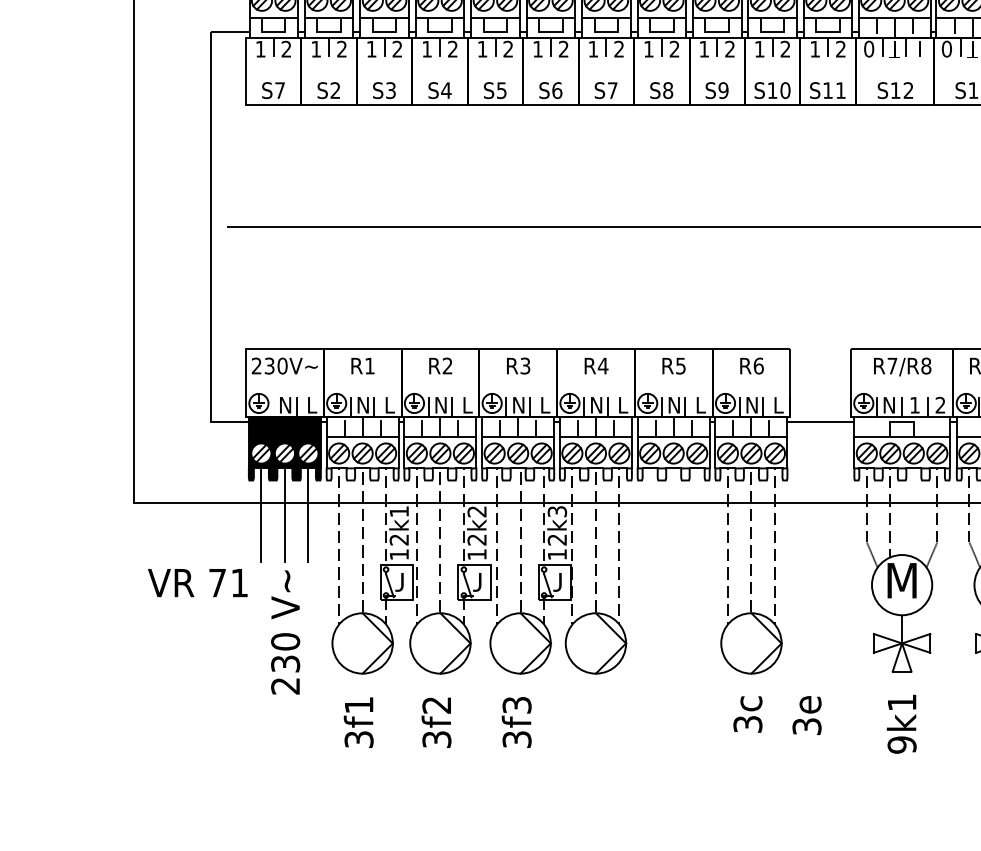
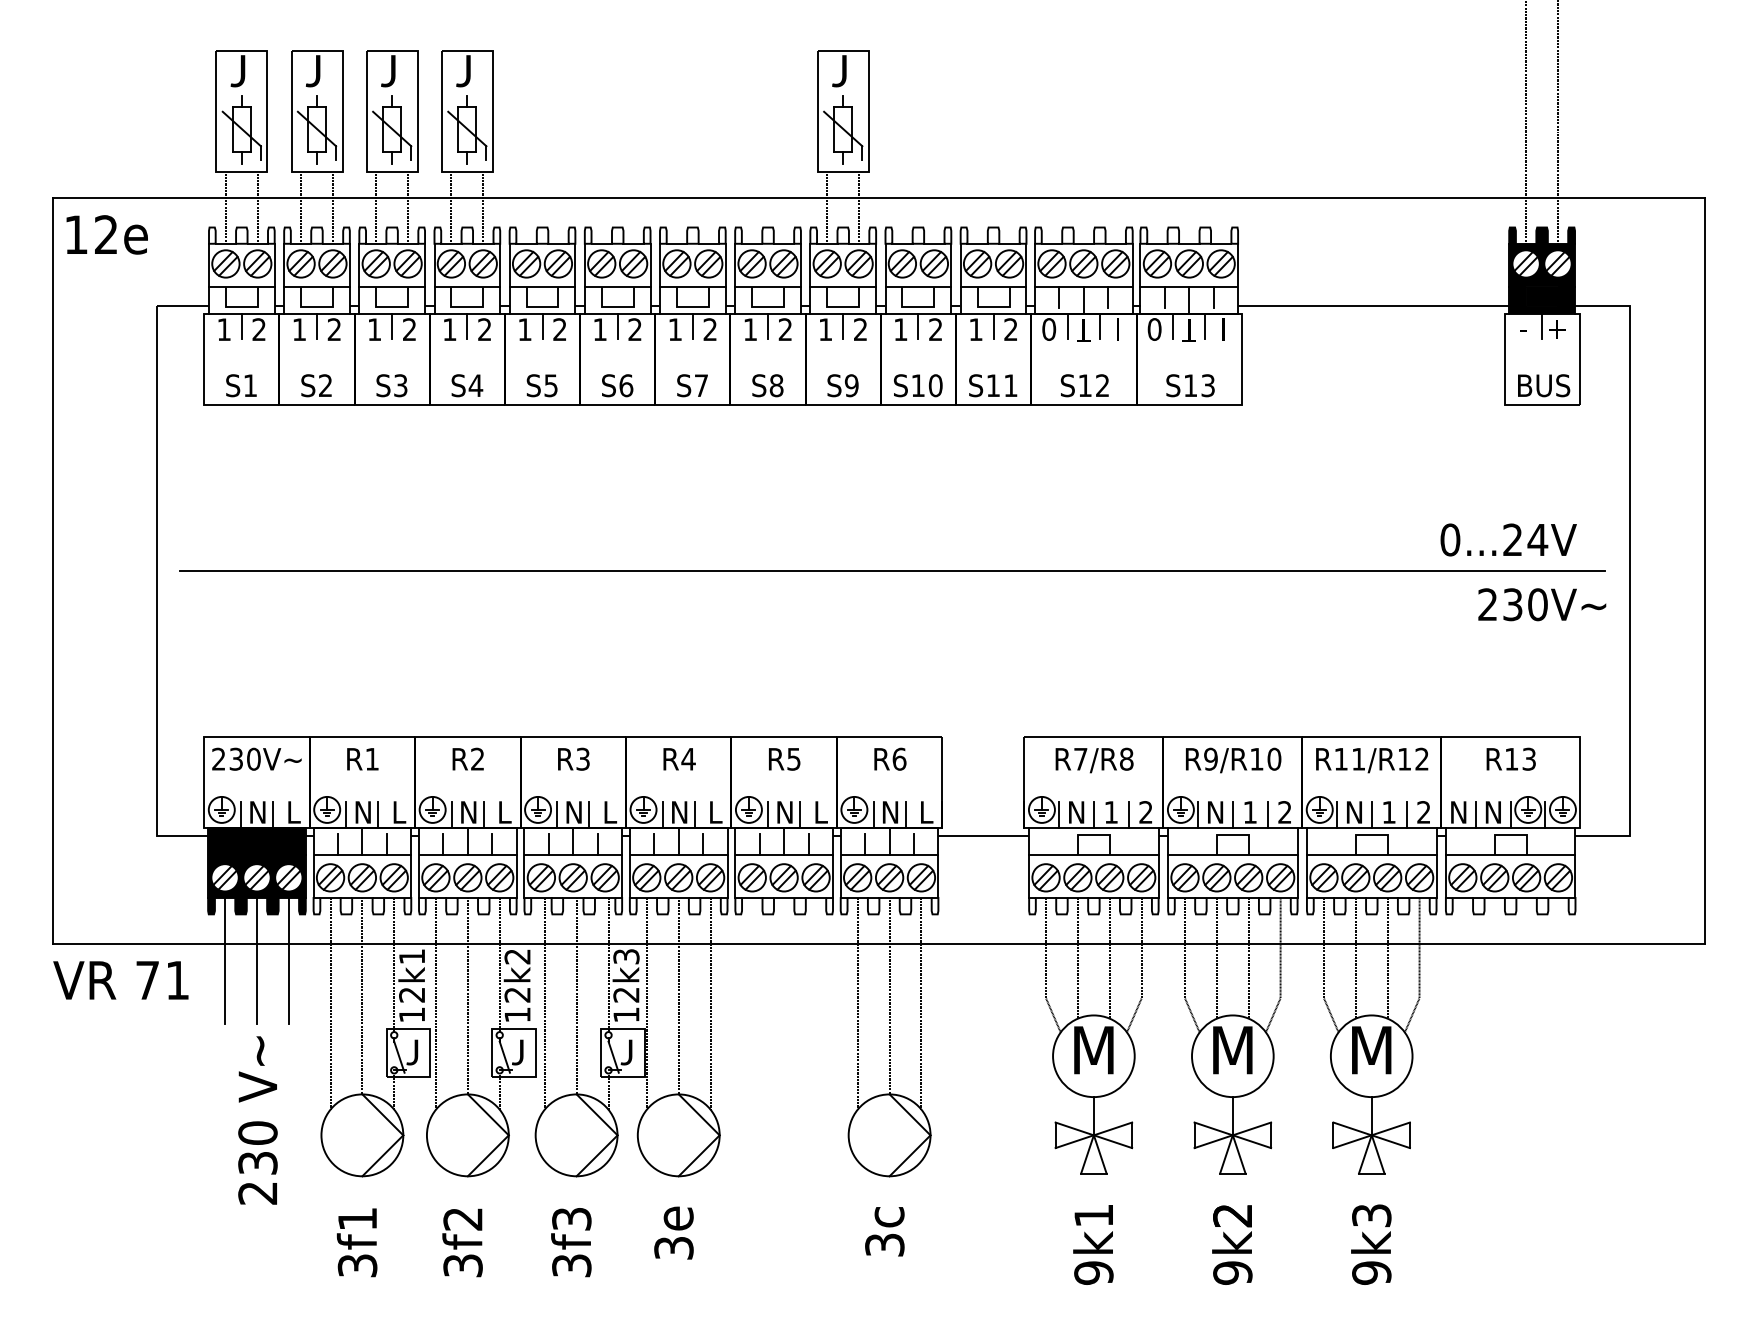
text: (280, 90) -> (250, 385), S7 -> S1
line: (273, 406) -> (241, 814), added
line: (913, 513) -> (1109, 958), added
text: (197, 583) -> (120, 980), moved
text: (806, 715) -> (673, 1232), moved

